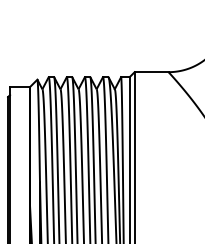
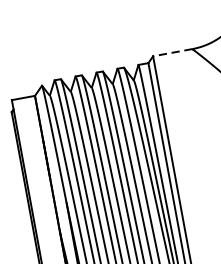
line: (151, 72) -> (172, 53), solid -> dashed

